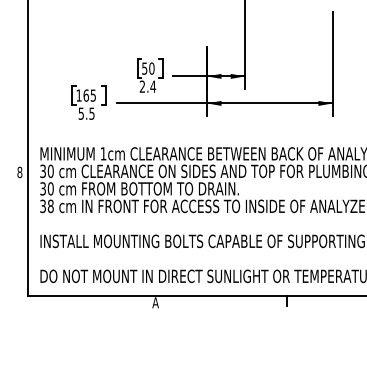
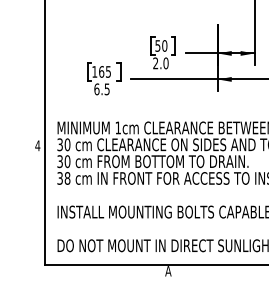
text: (153, 86) -> (166, 63), 2.4 -> 2.0
text: (81, 113) -> (97, 89), 5.5 -> 6.5
text: (19, 172) -> (37, 145), 8 -> 4

